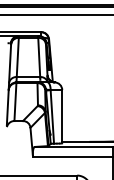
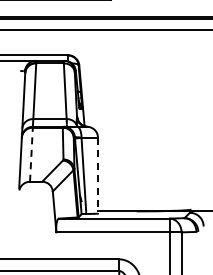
line: (15, 101) -> (31, 154), solid -> dashed
line: (62, 116) -> (98, 175), solid -> dashed

